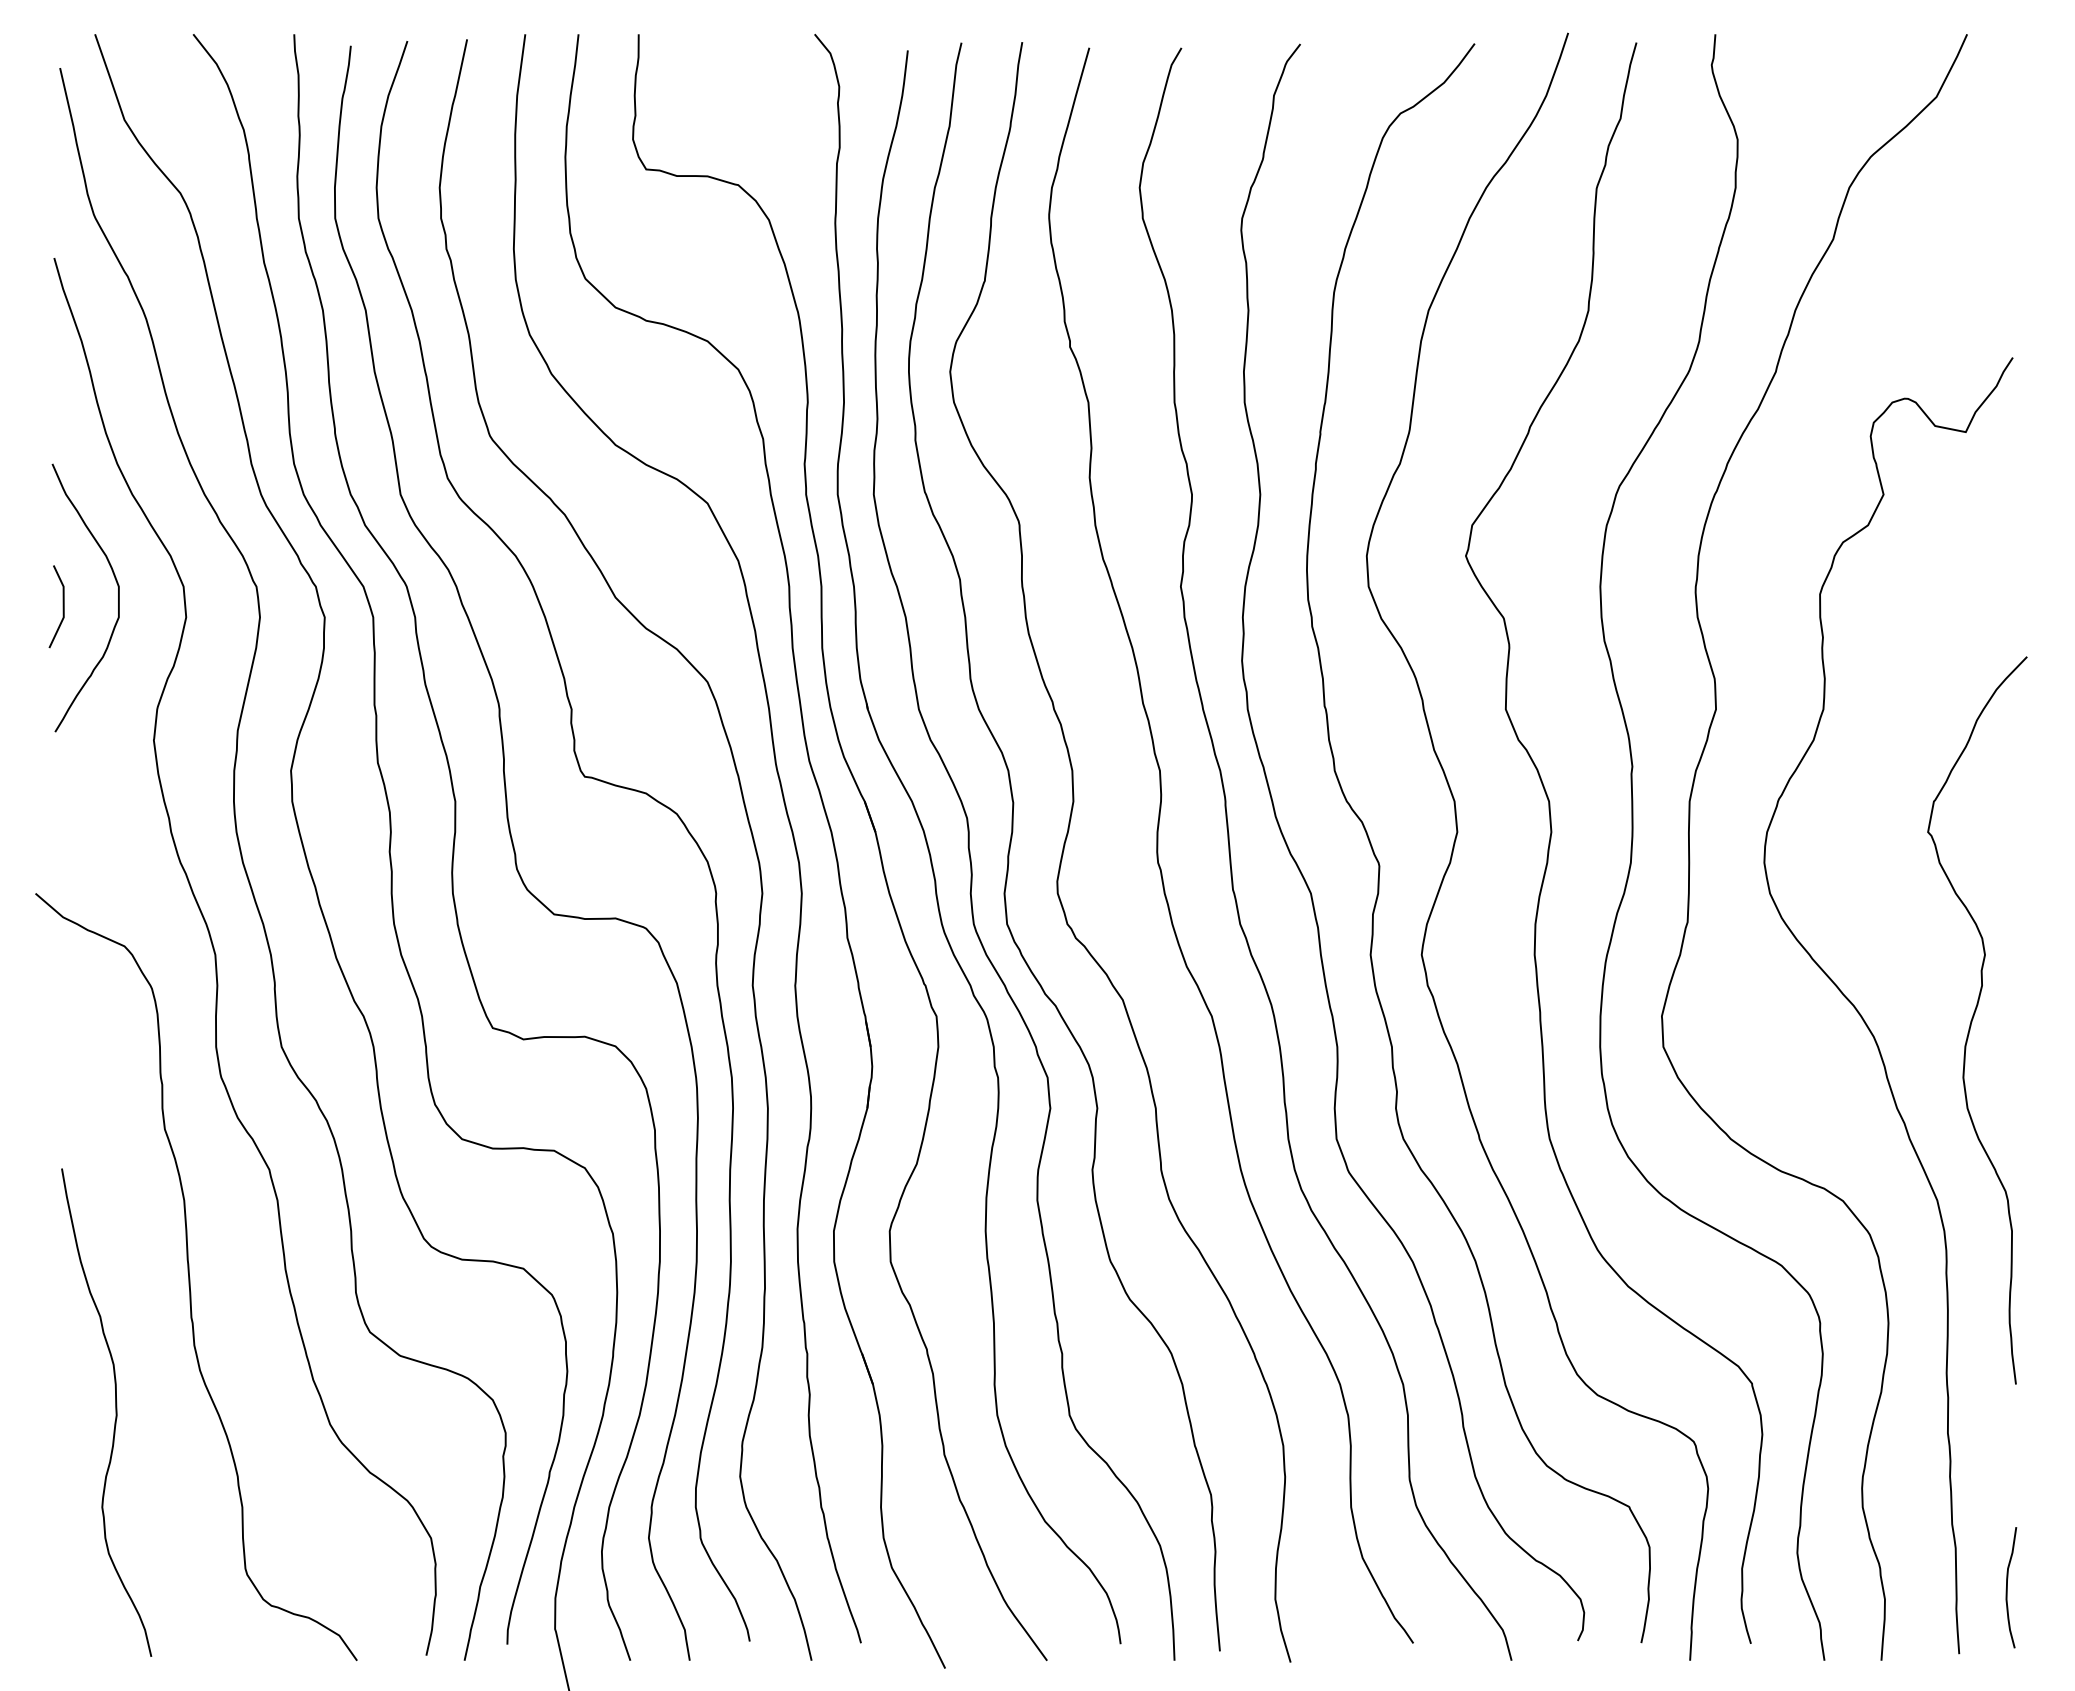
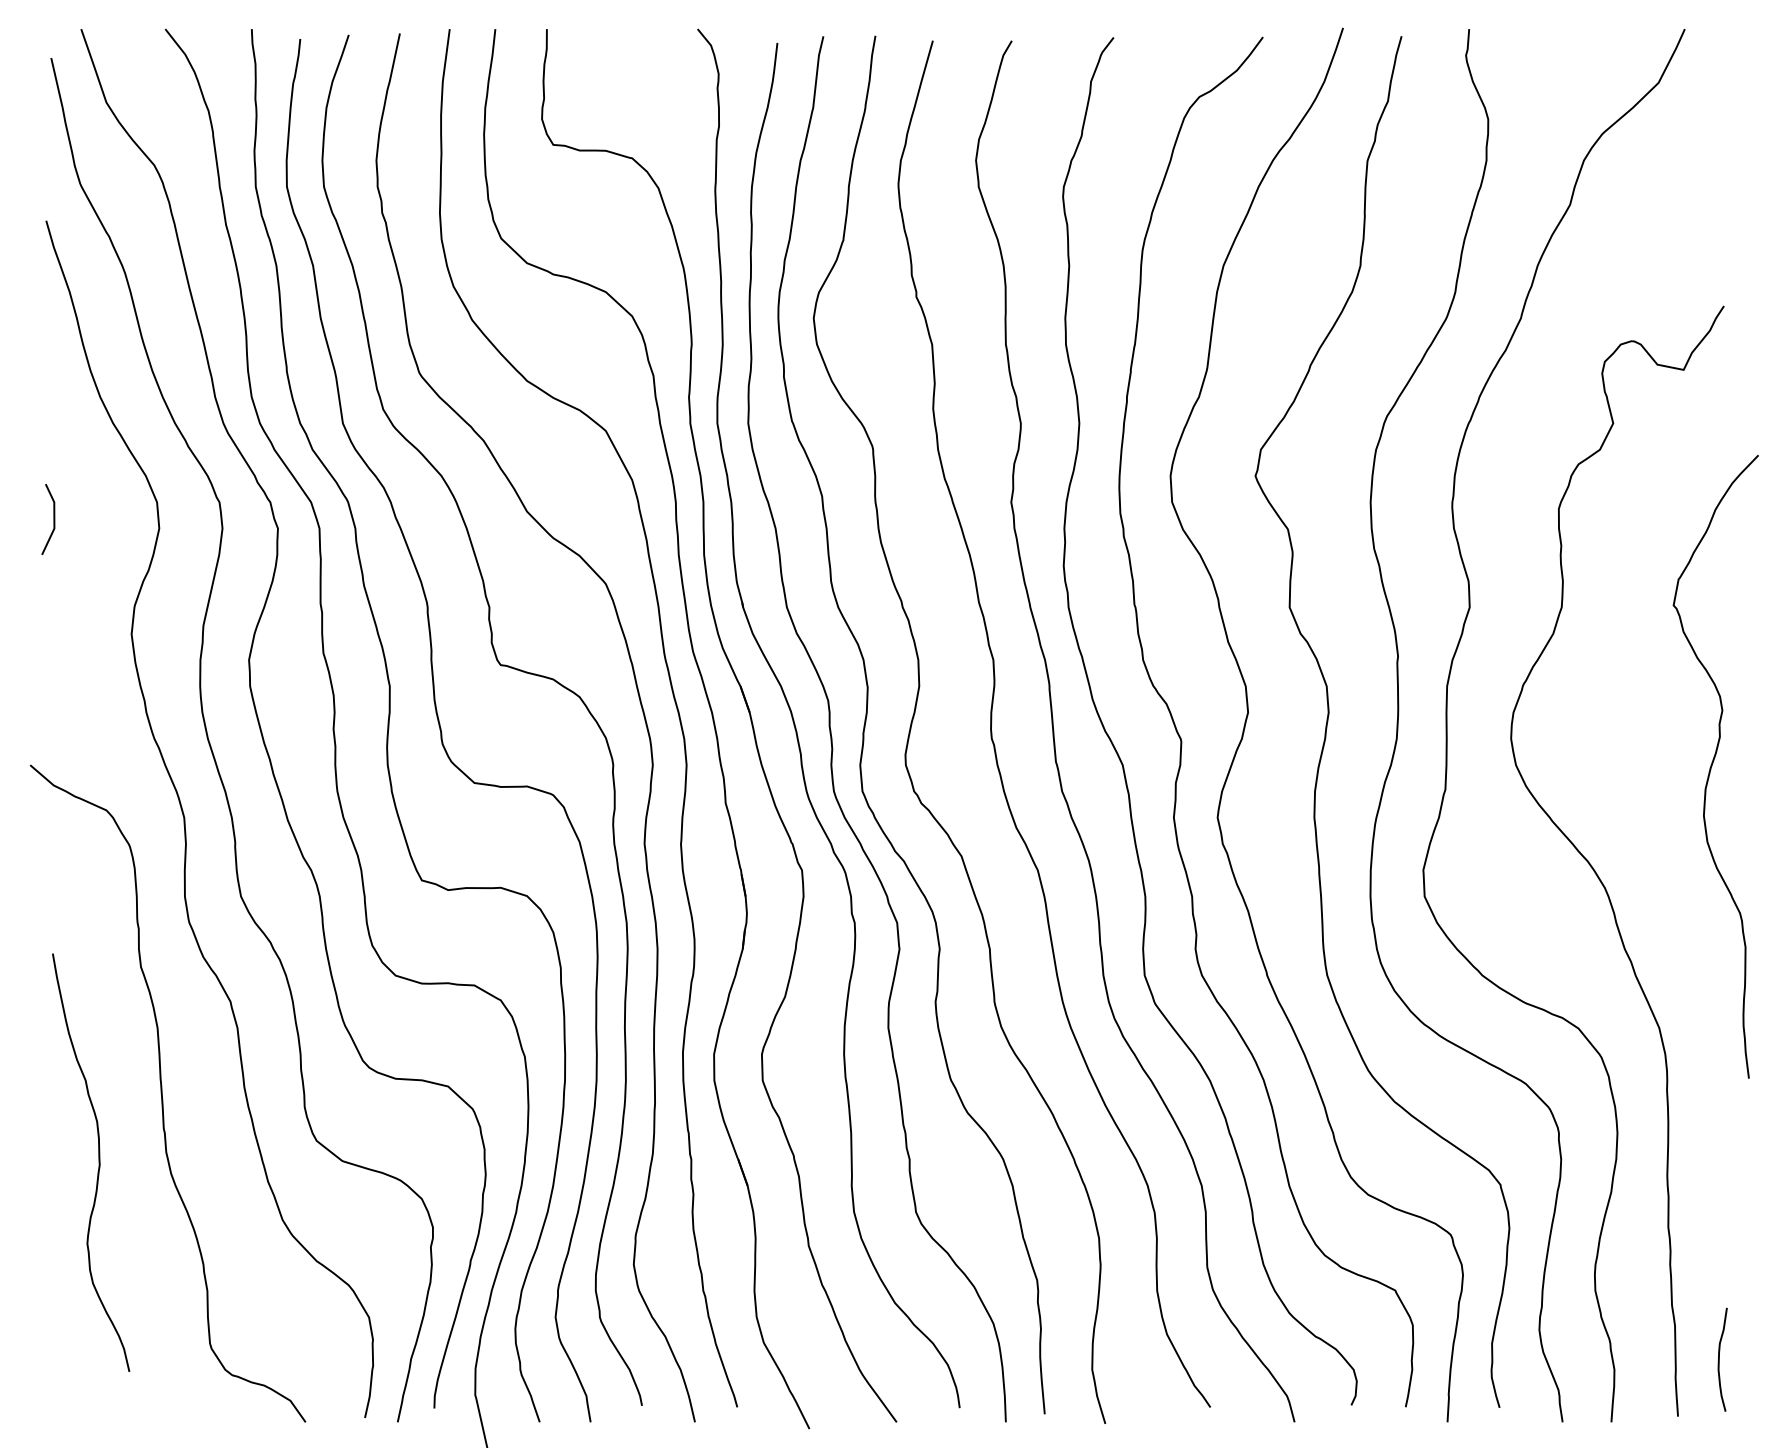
curve: (118, 597) -> (101, 511), removed
curve: (1973, 1019) -> (1712, 765), moved
curve: (115, 1412) -> (98, 1162), moved

